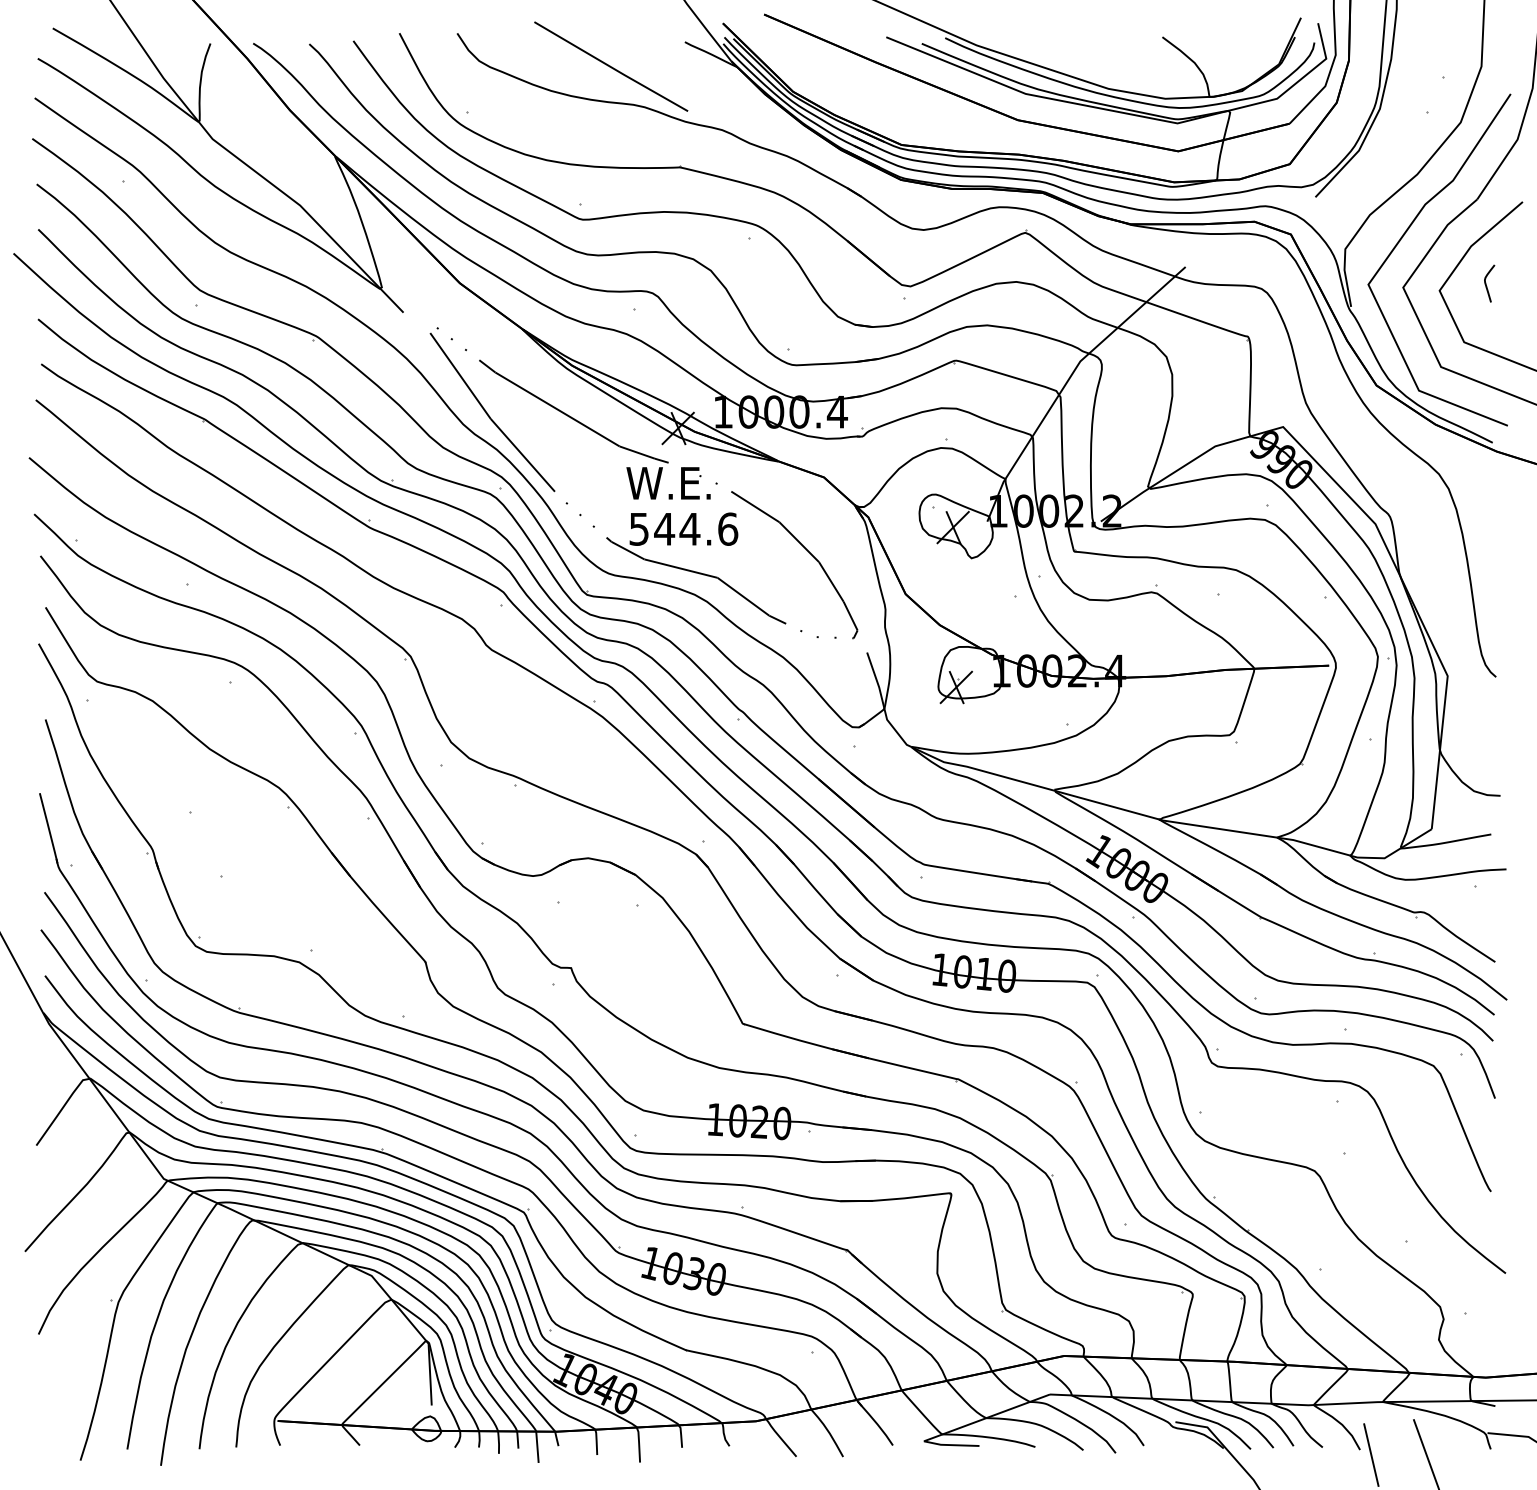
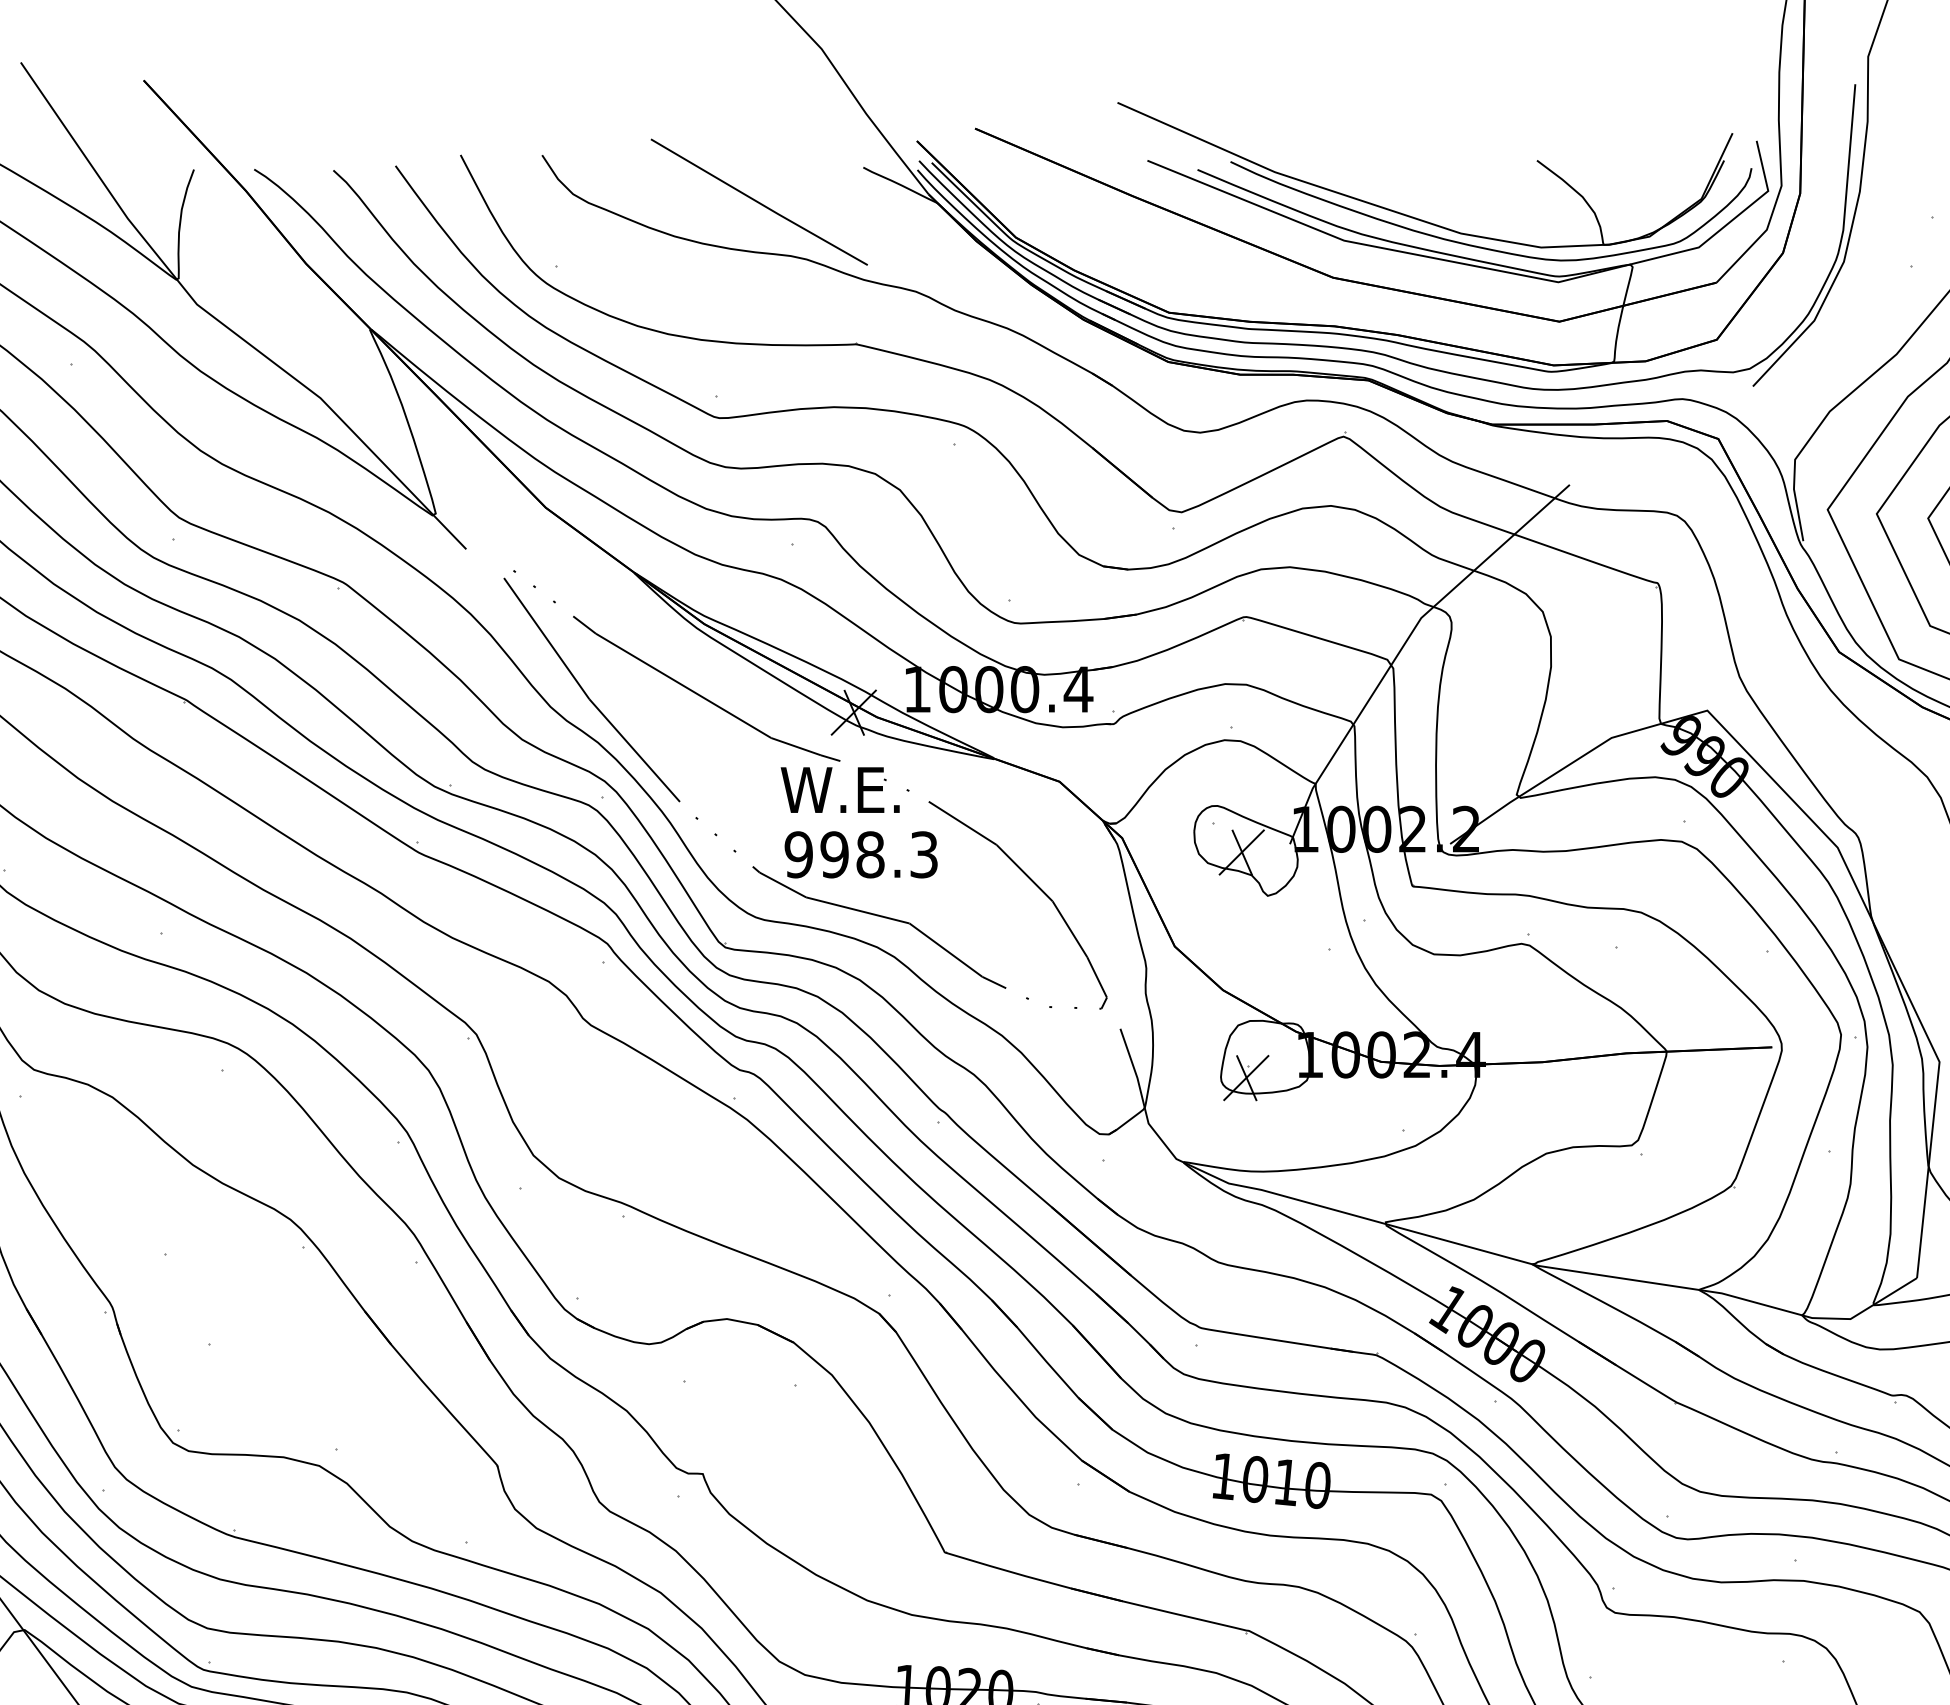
text: (683, 528) -> (861, 853), 544.6 -> 998.3

